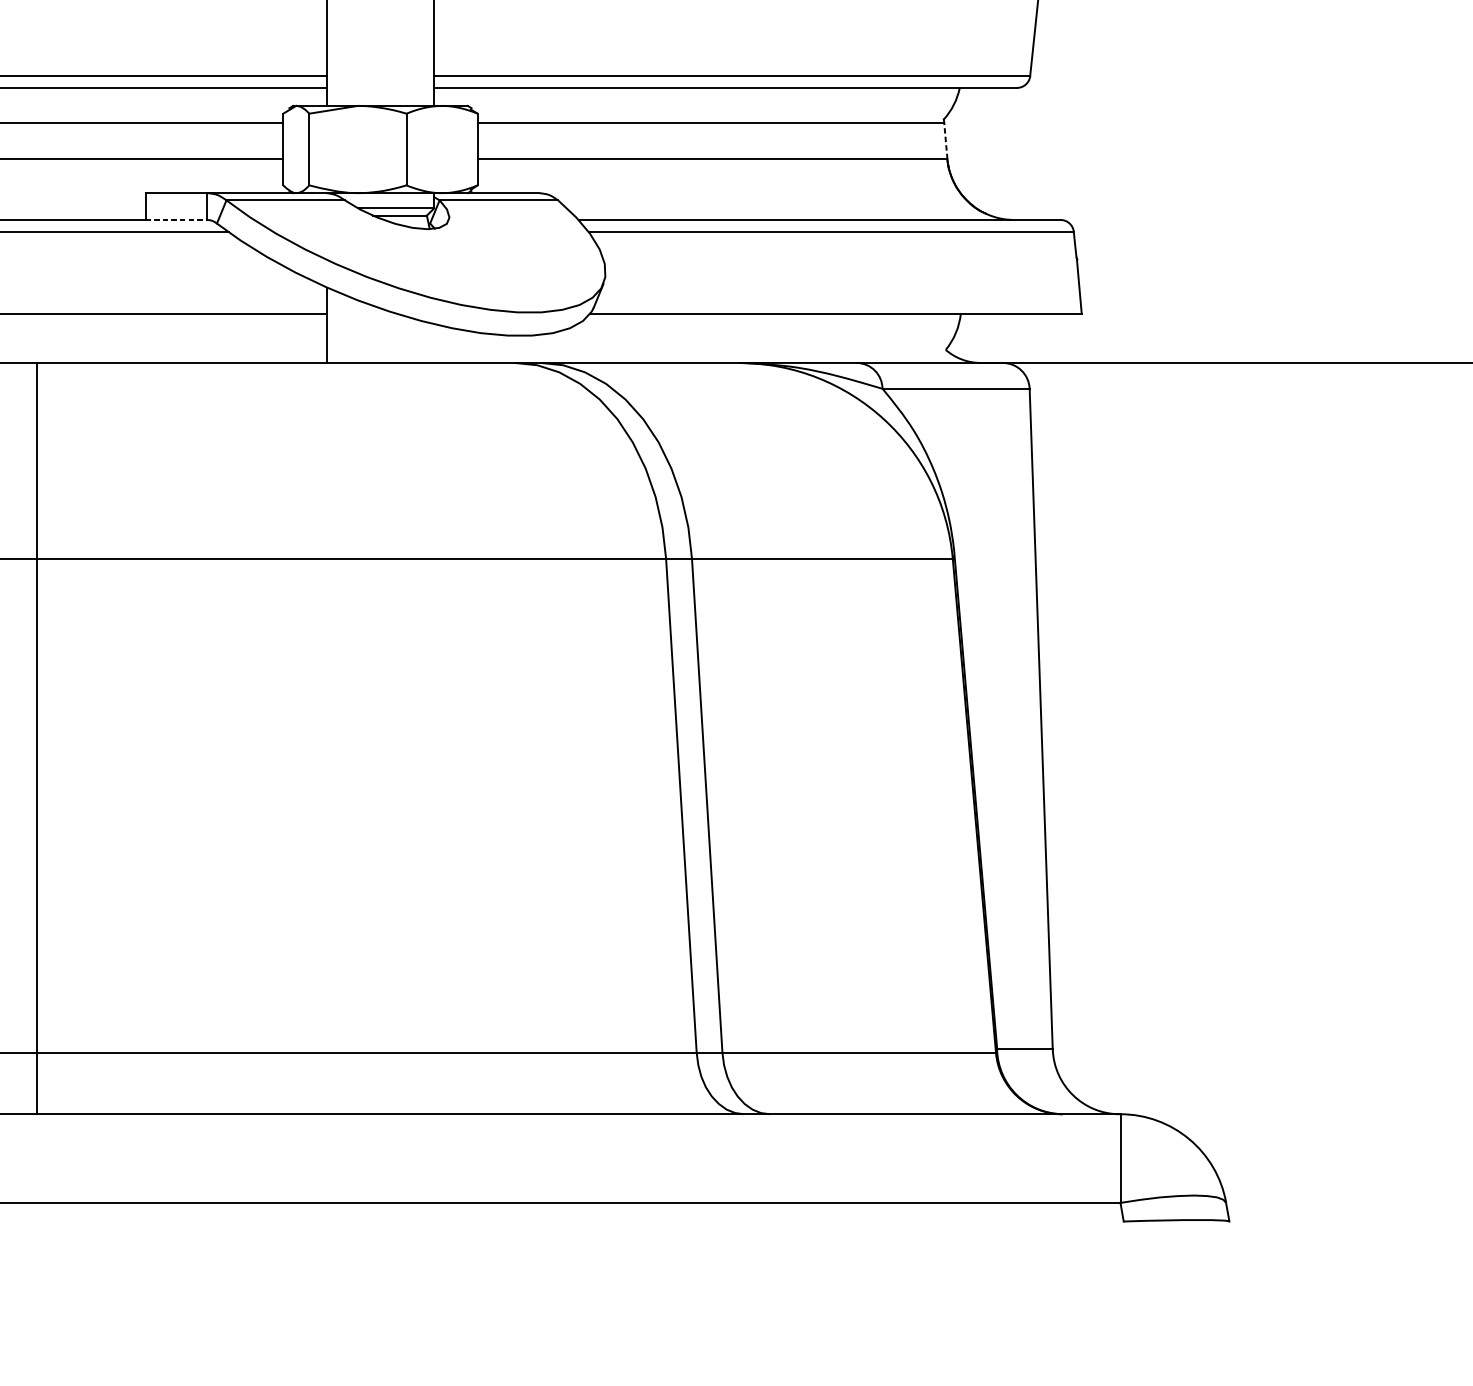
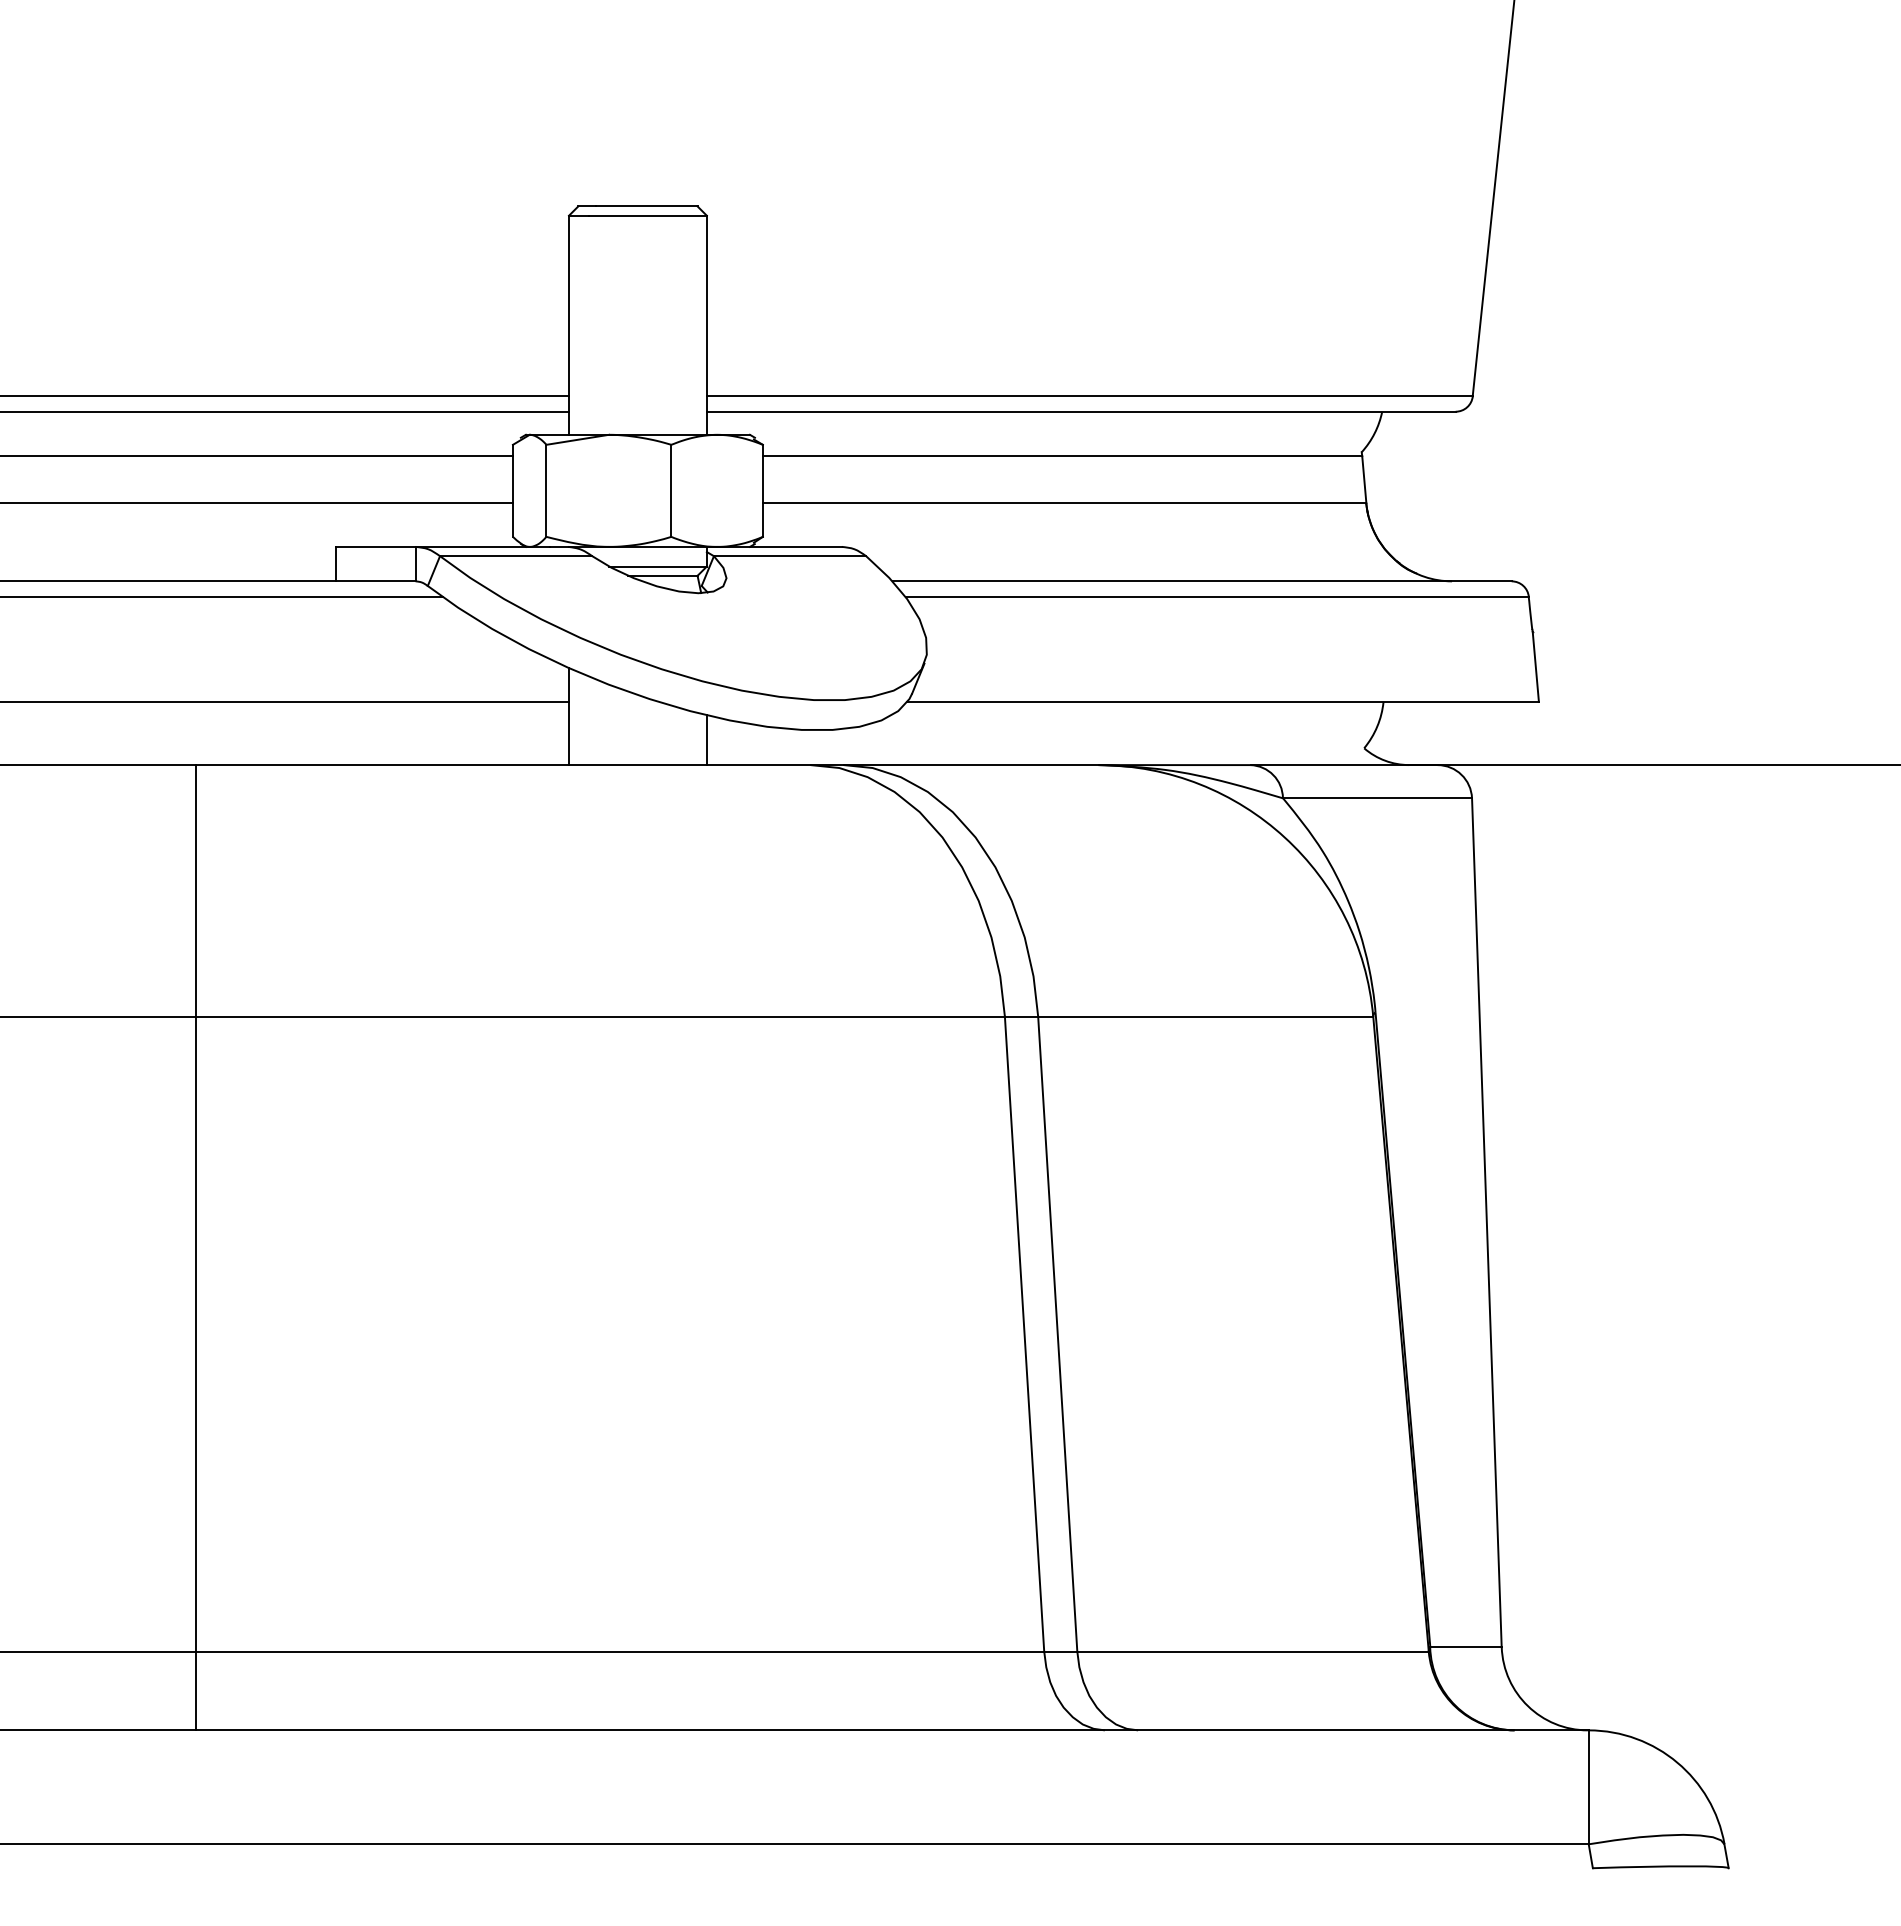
line: (945, 140) -> (1364, 479), dashed -> solid
line: (176, 220) -> (375, 581), dashed -> solid
line: (433, 343) -> (706, 740), added

